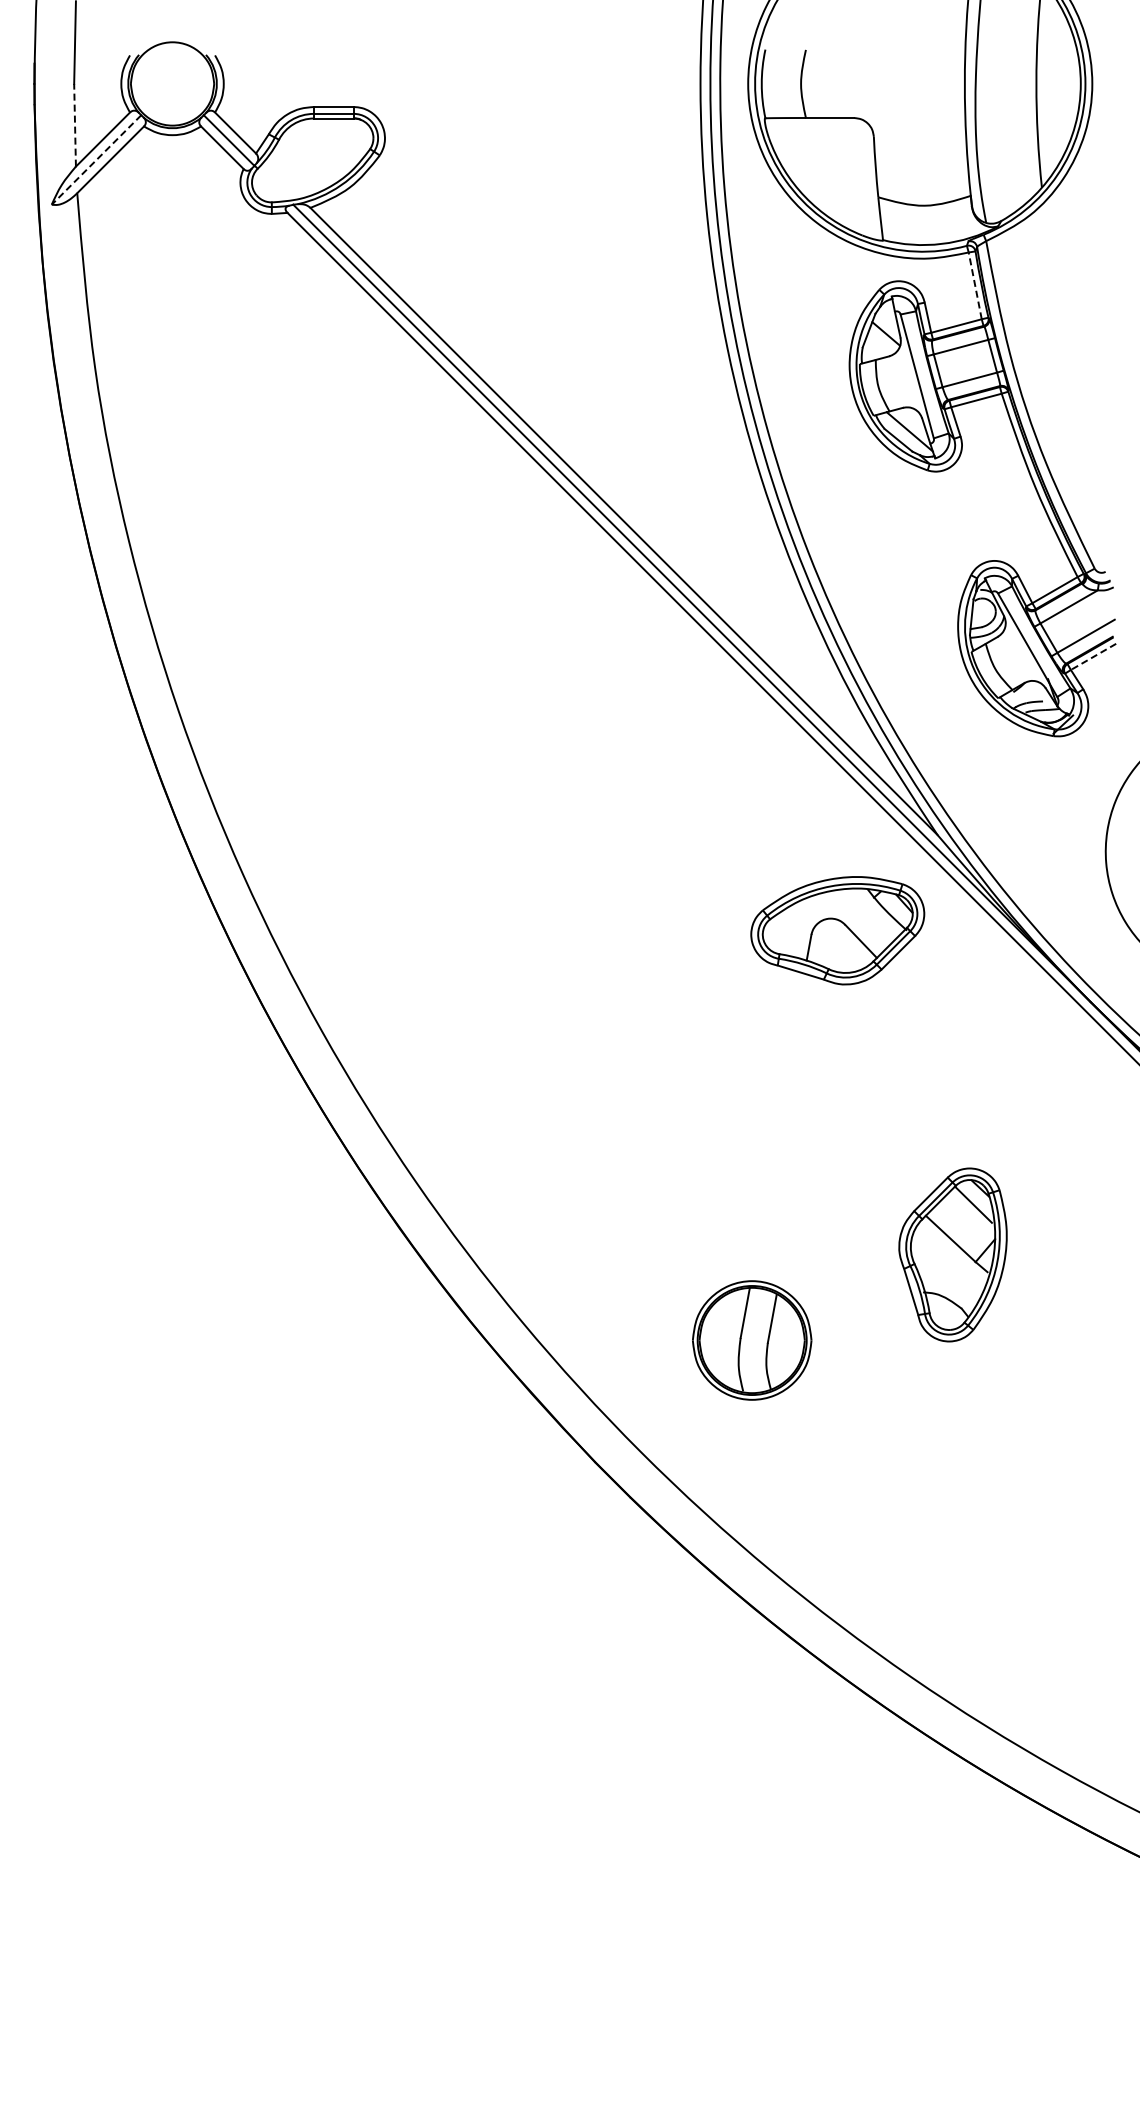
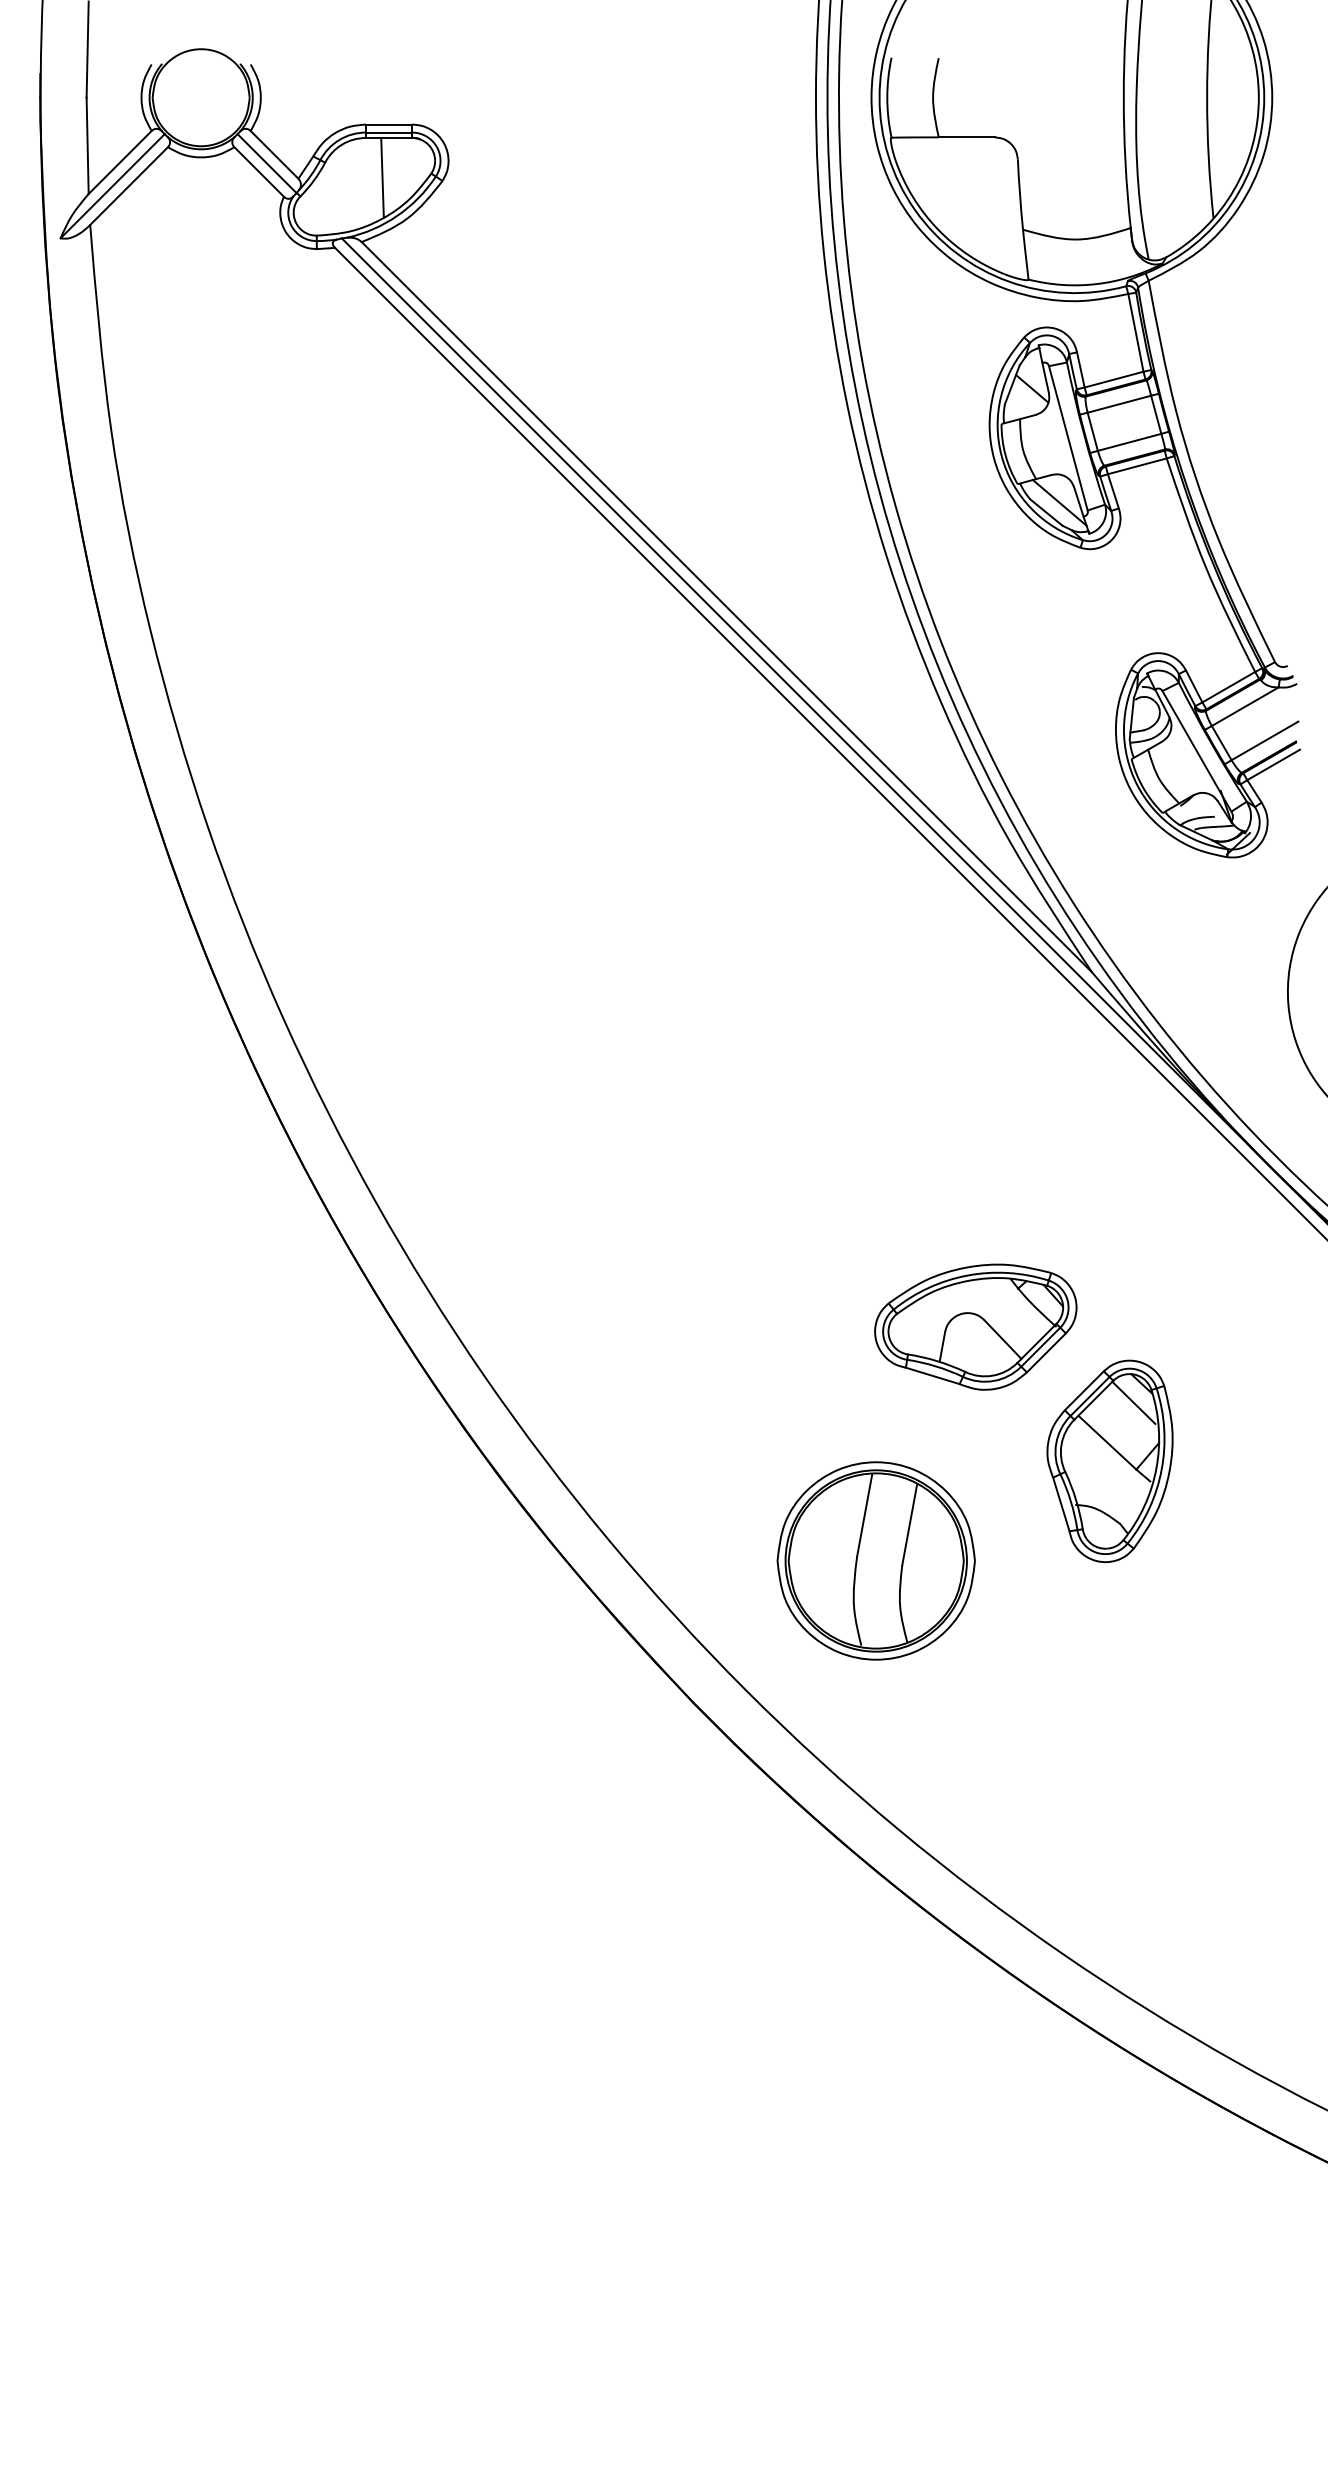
line: (75, 124) -> (88, 144), dashed -> solid
line: (328, 152) -> (382, 177), added
line: (96, 160) -> (112, 186), dashed -> solid
line: (975, 285) -> (1136, 332), dashed -> solid
line: (1093, 657) -> (1273, 765), dashed -> solid
part: (837, 930) -> (975, 1326), moved
part: (751, 1340) -> (875, 1560), size x1.43

